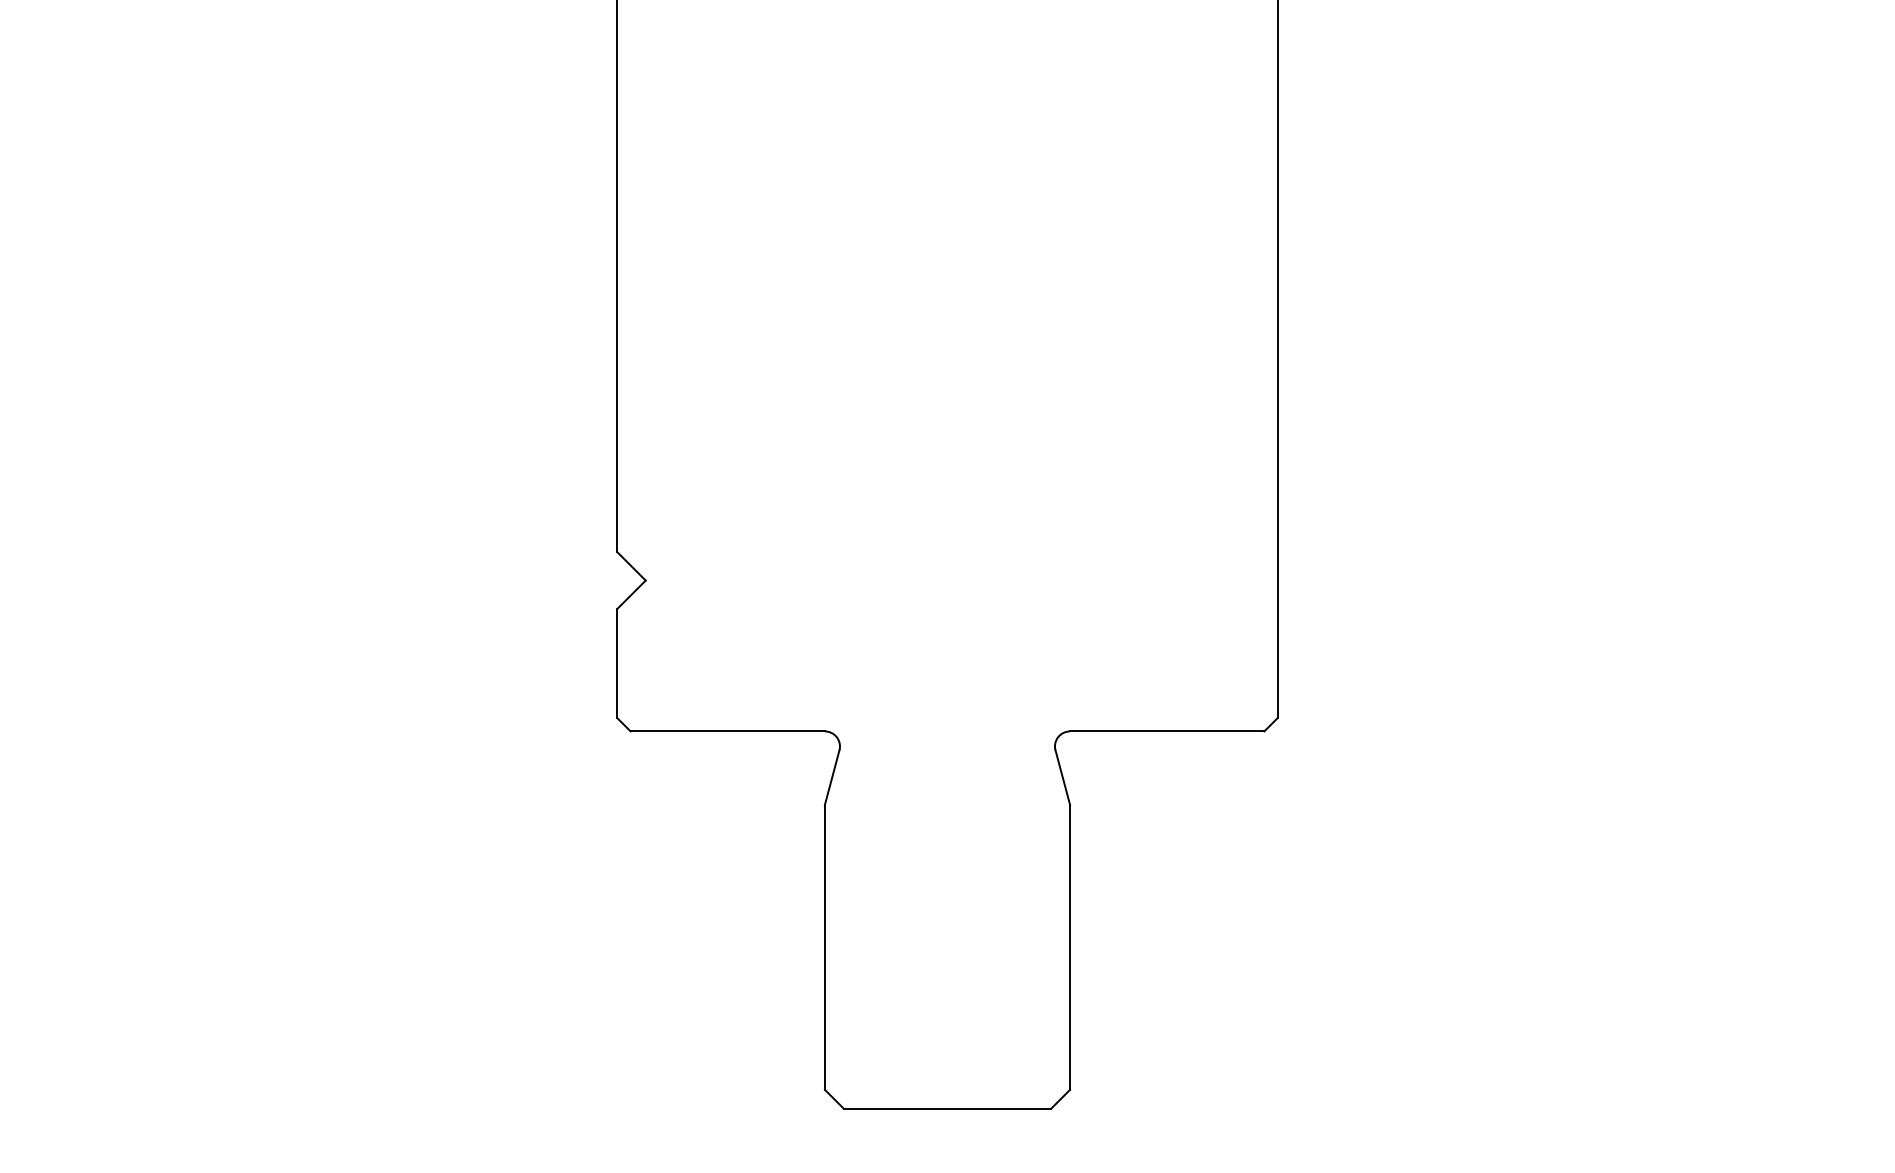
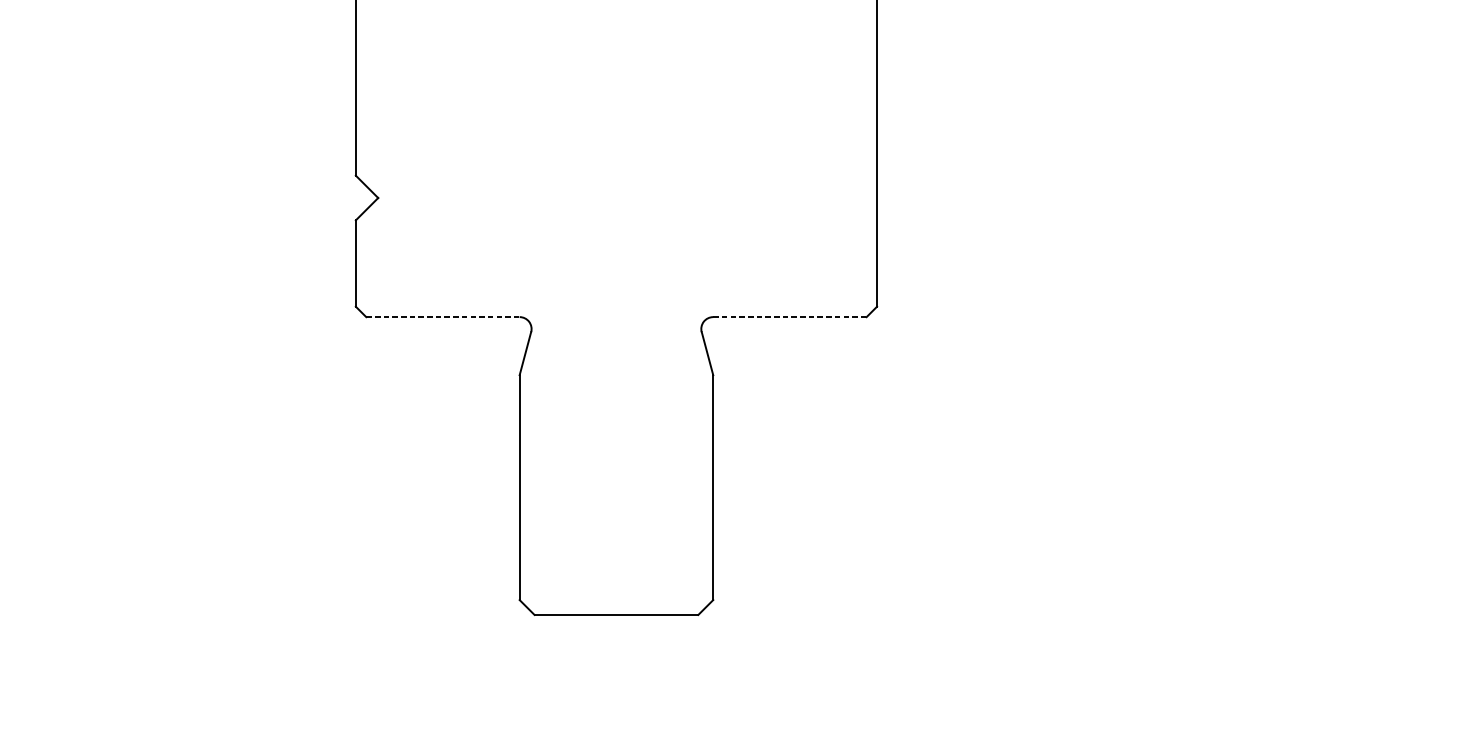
line: (728, 731) -> (443, 317), solid -> dashed
line: (1167, 731) -> (790, 317), solid -> dashed

